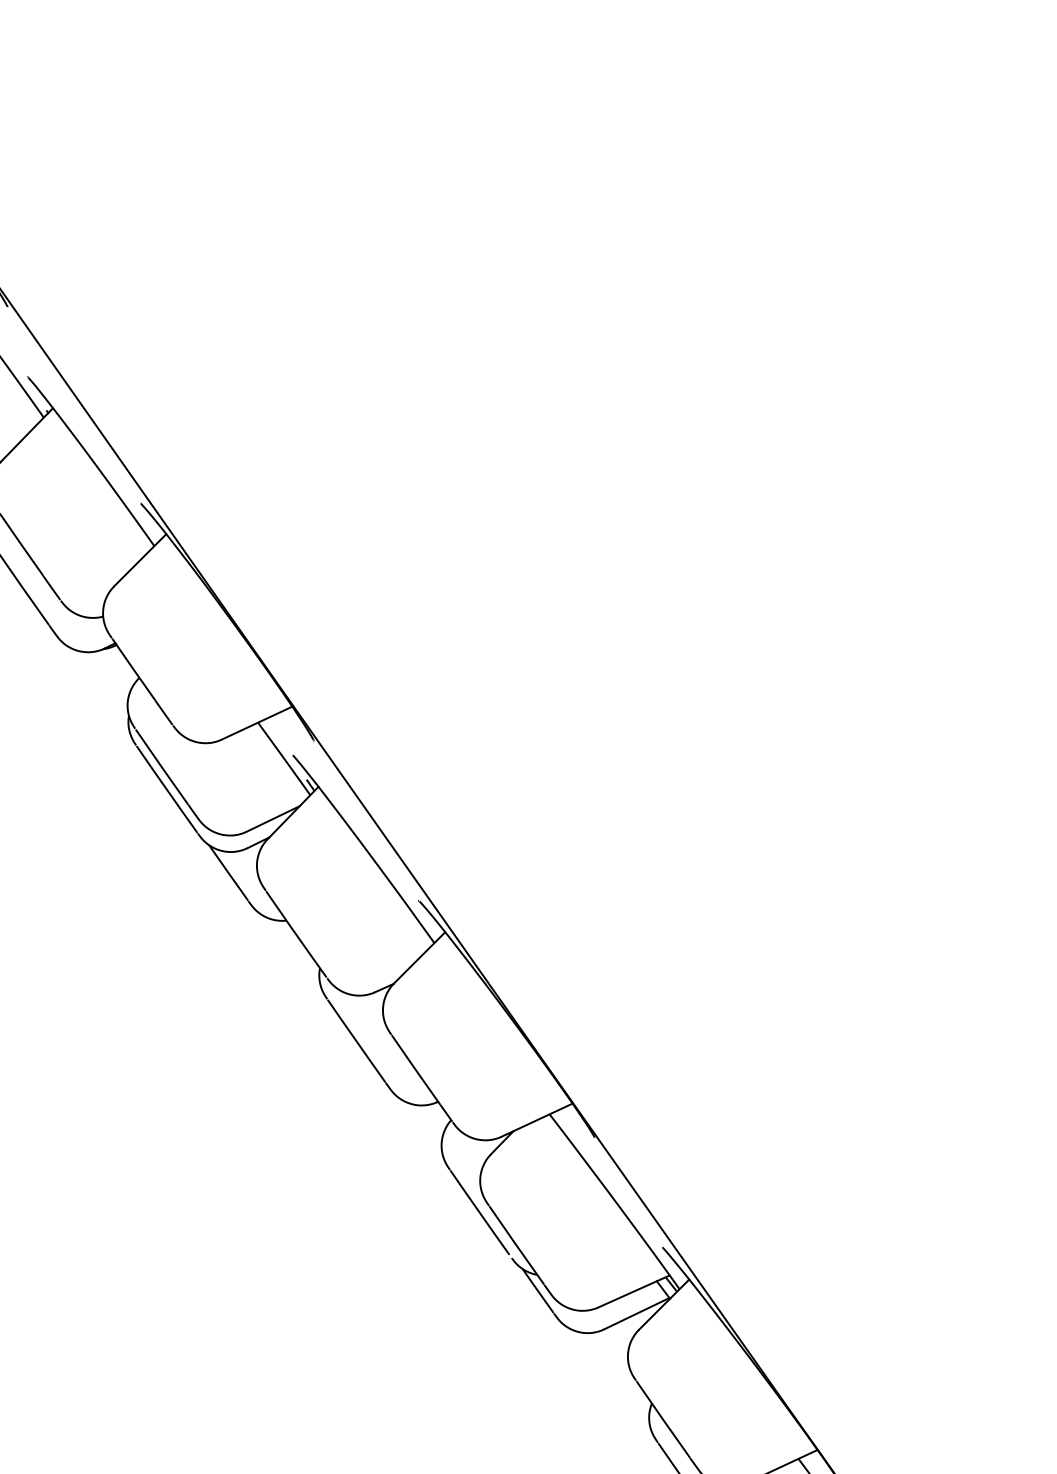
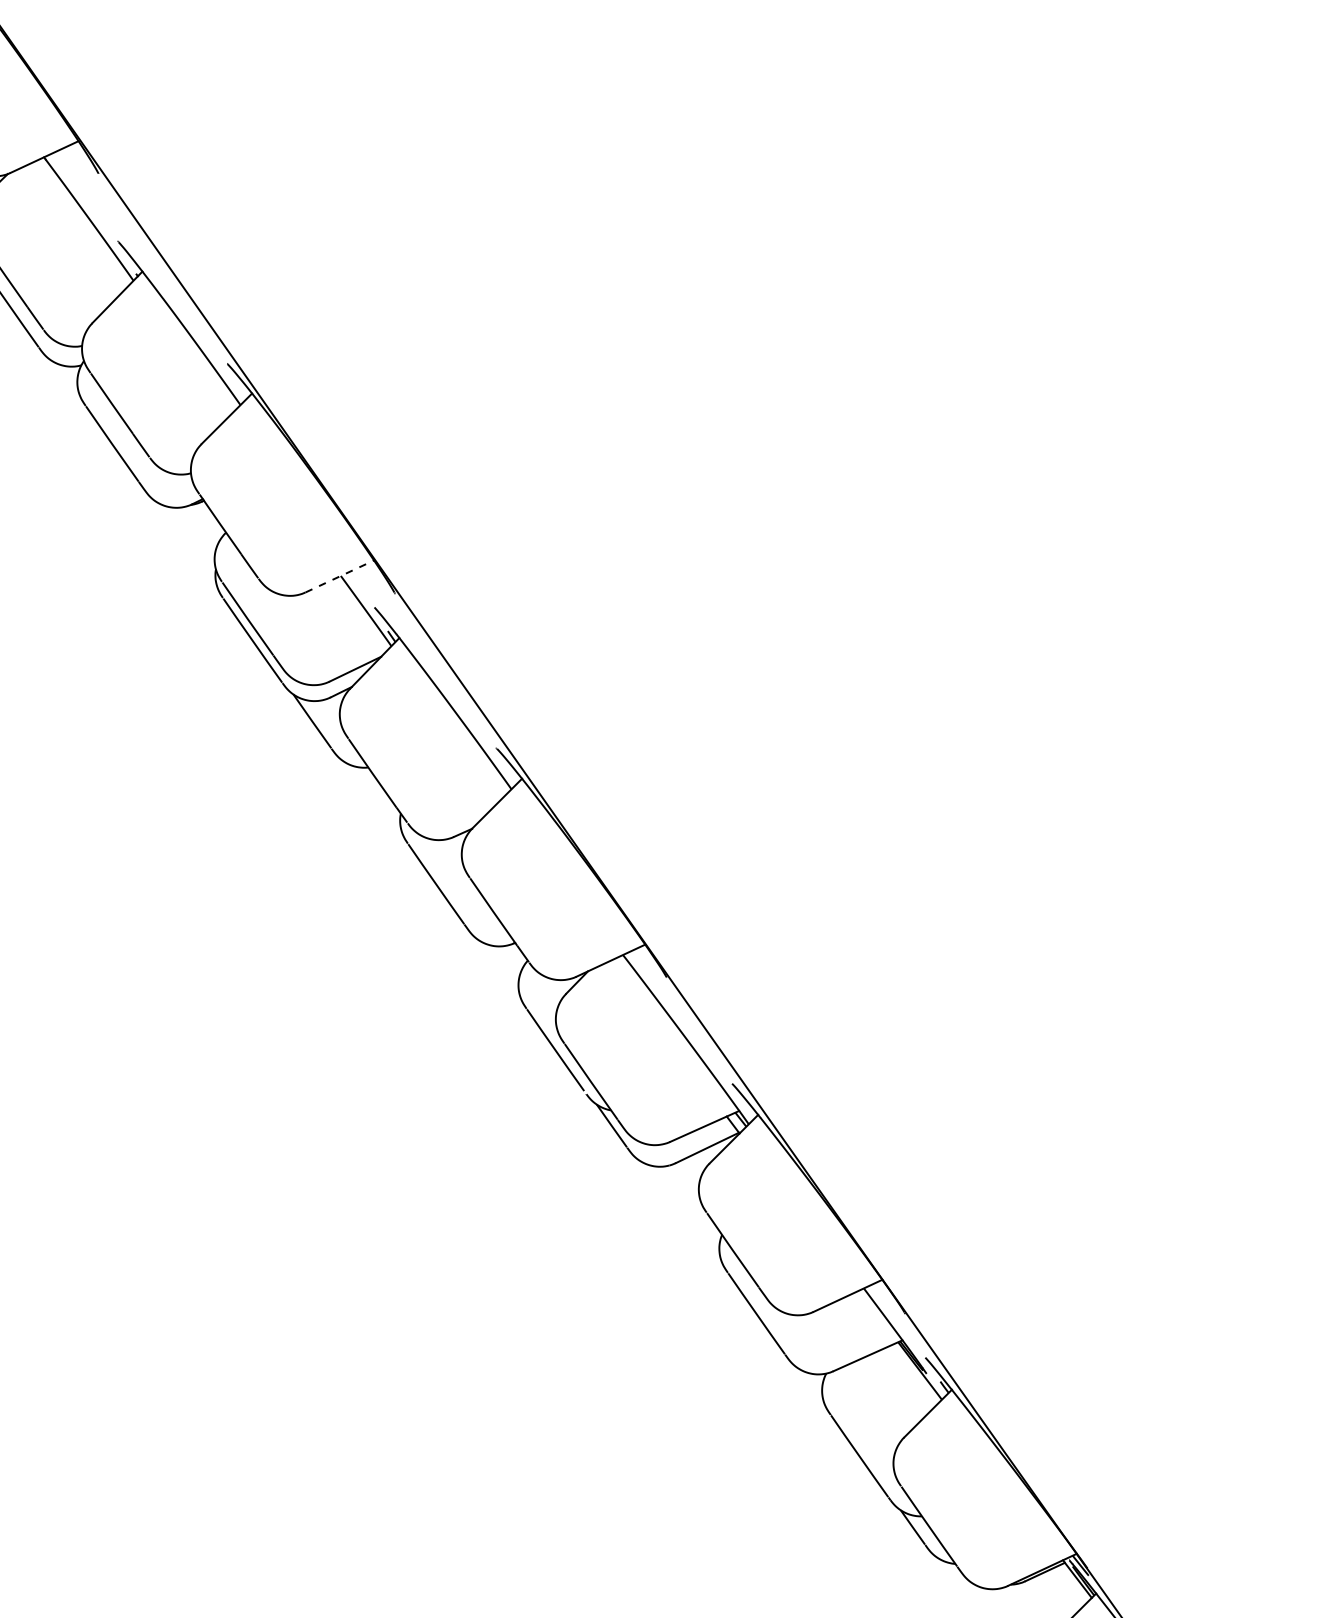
line: (256, 723) -> (339, 576), solid -> dashed

